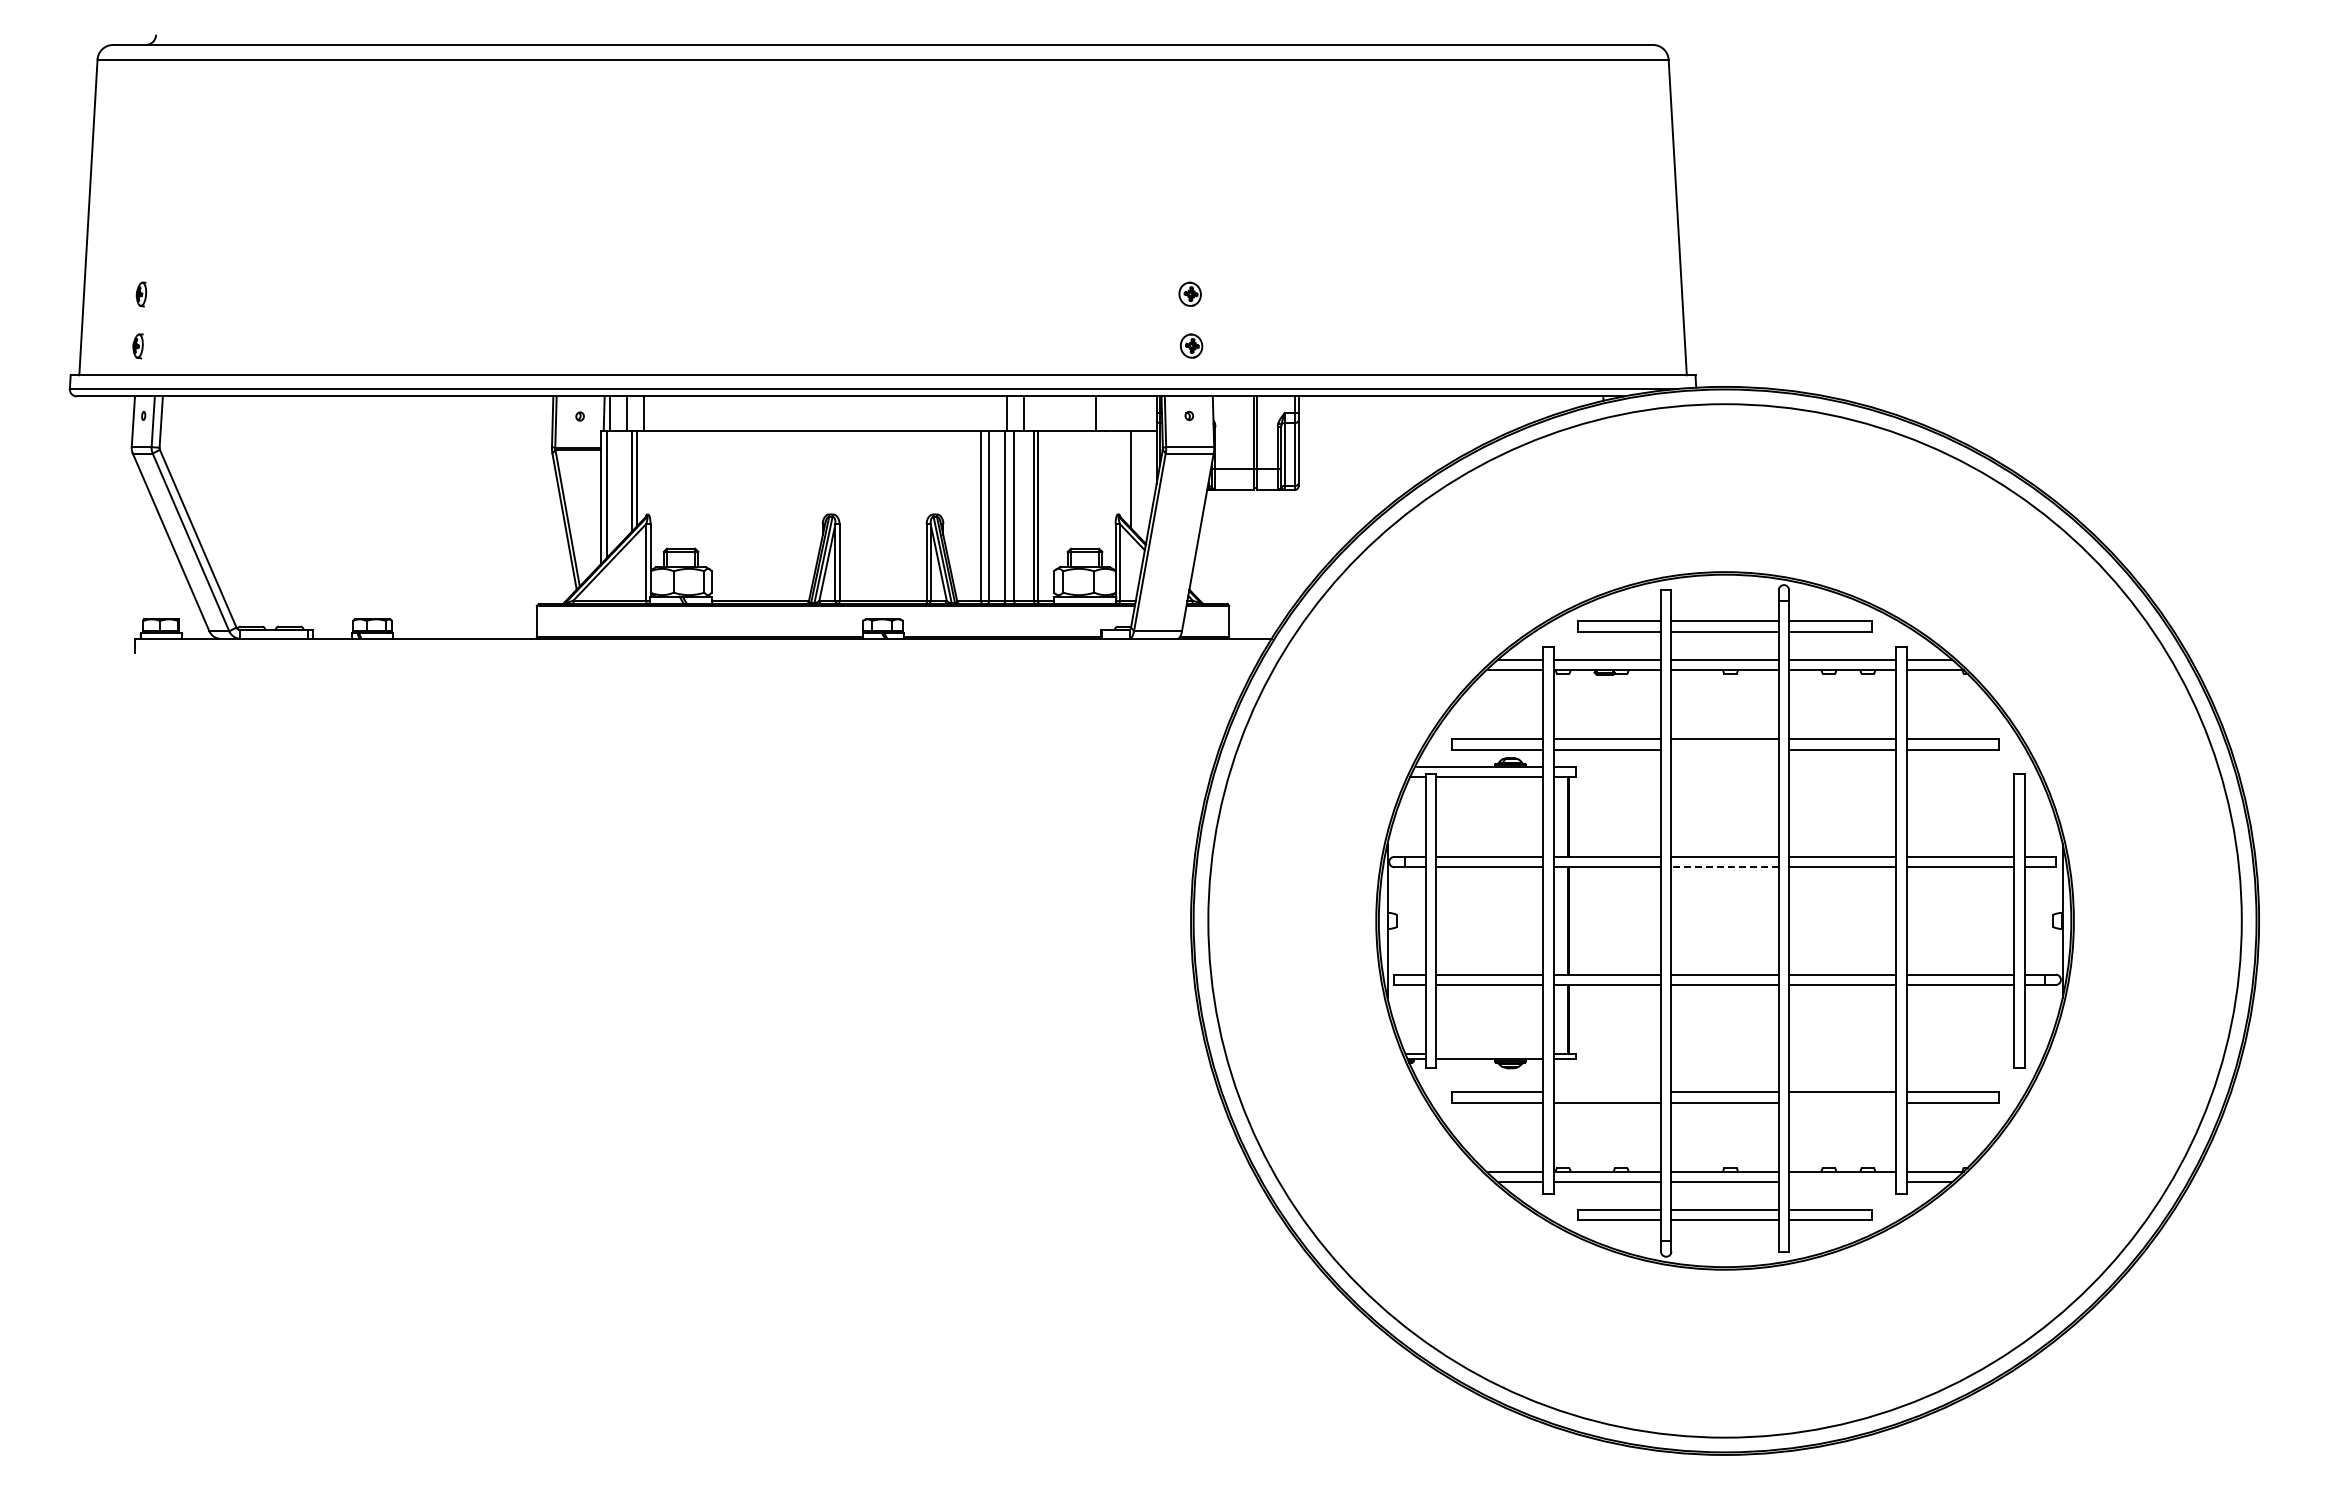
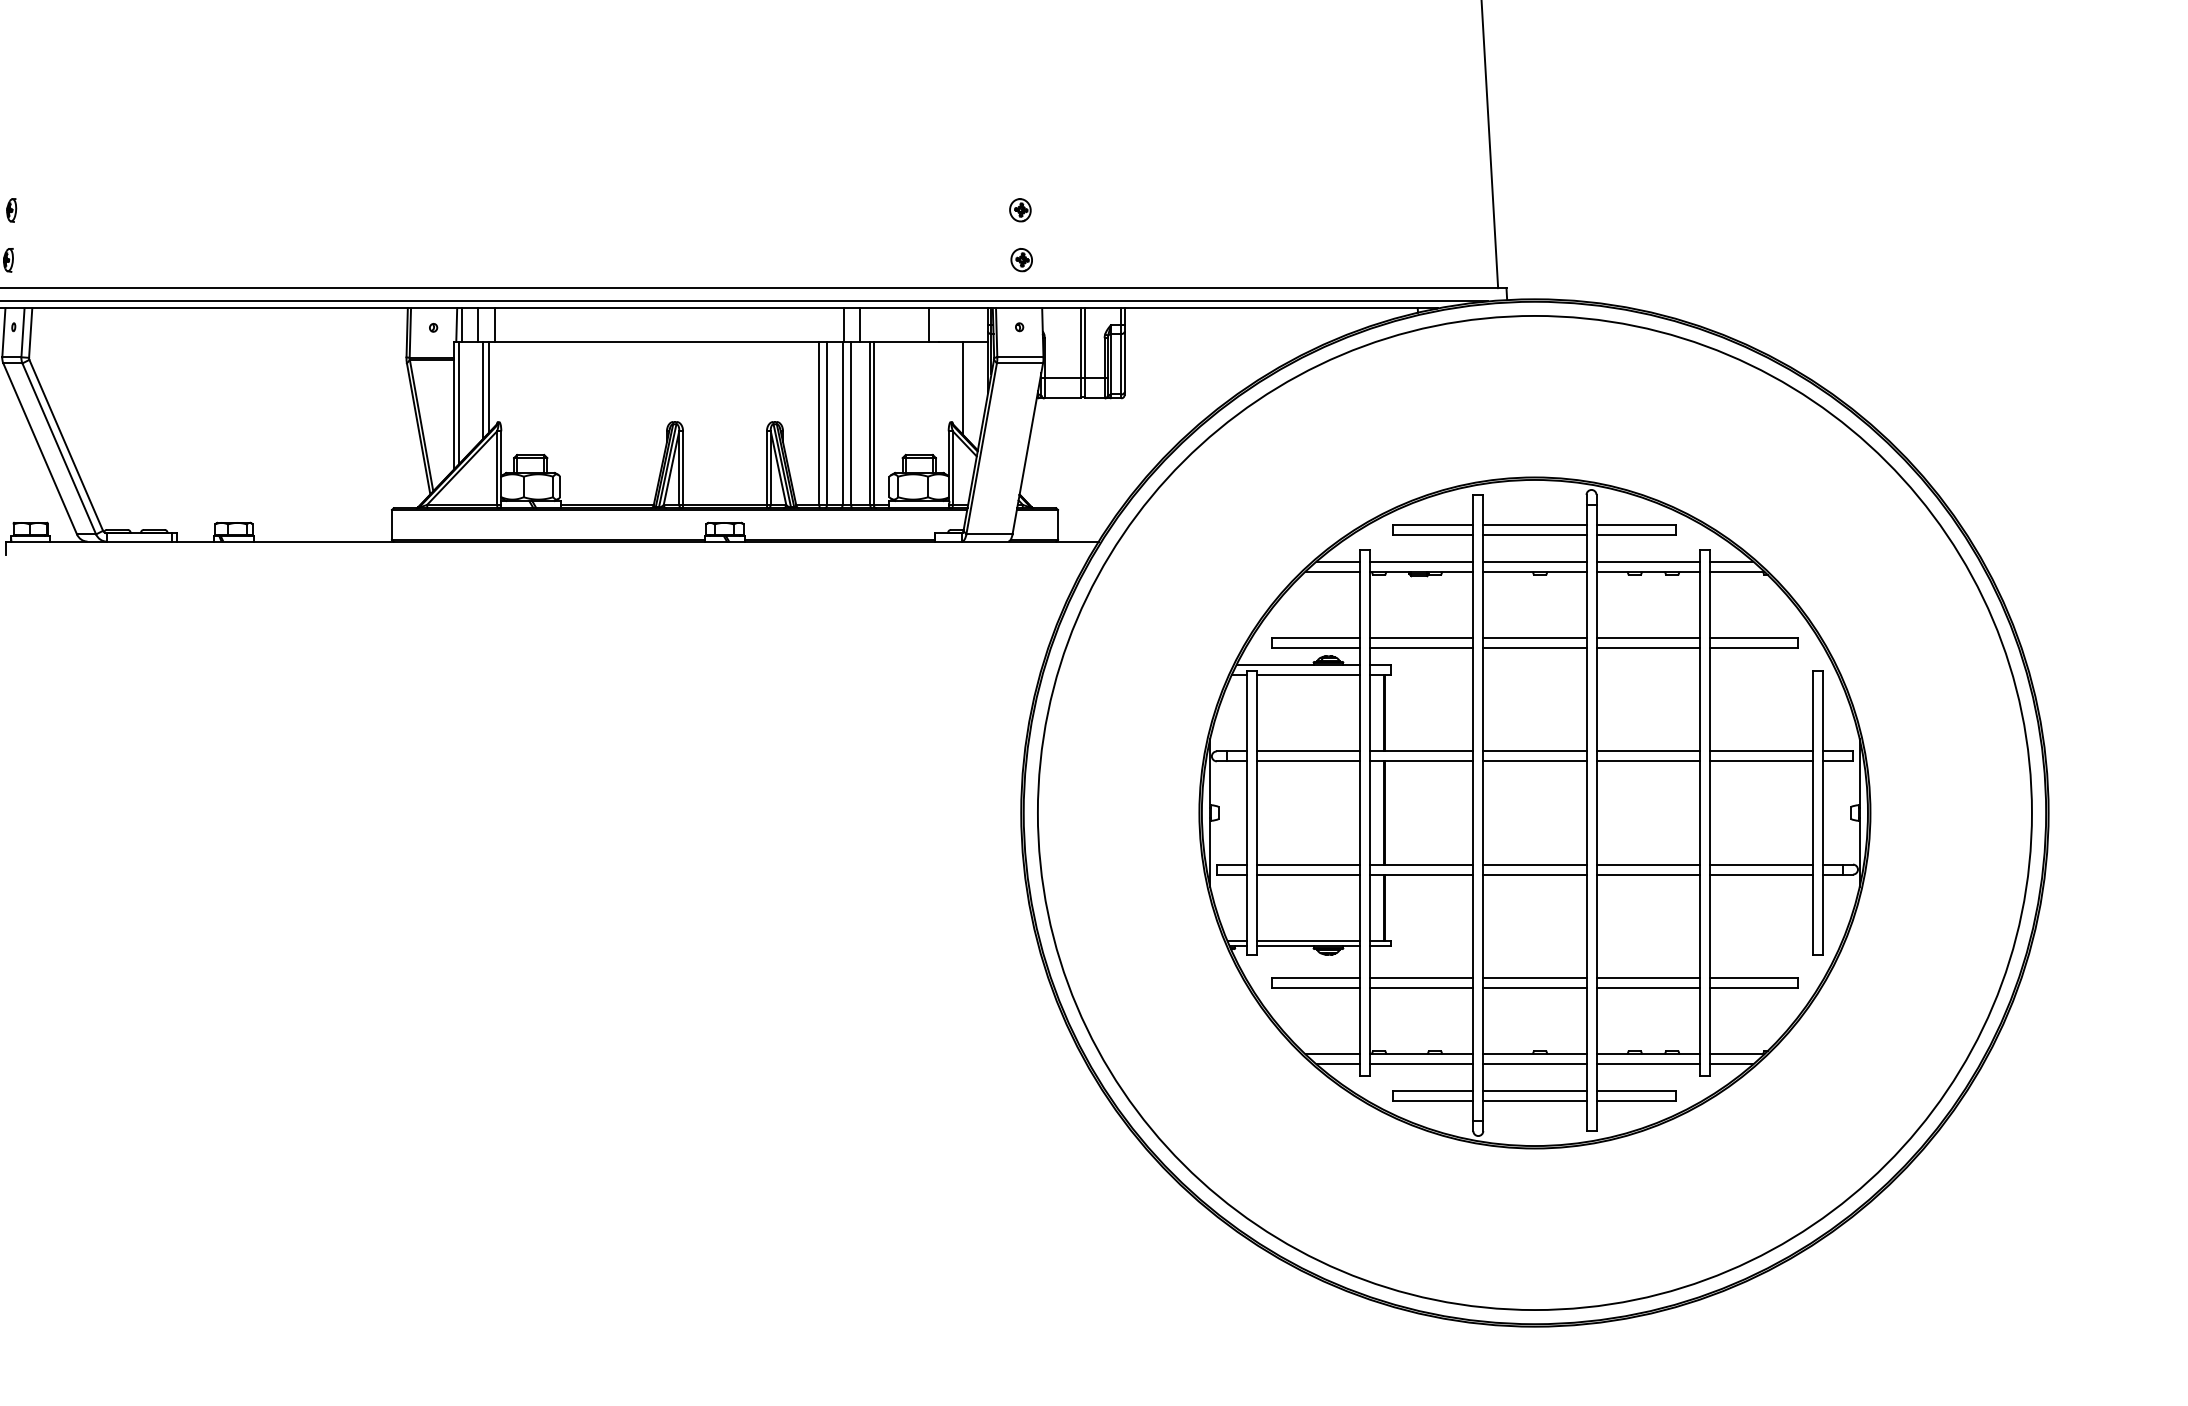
line: (1724, 749) -> (1534, 648), added
line: (1725, 867) -> (1535, 761), dashed -> solid
line: (1489, 1054) -> (1308, 941), added
line: (1607, 1092) -> (1421, 978), added
line: (1842, 1102) -> (1647, 987), added
line: (1842, 1182) -> (1647, 1064), added

